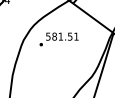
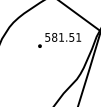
text: (58, 39) -> (58, 40), moved

